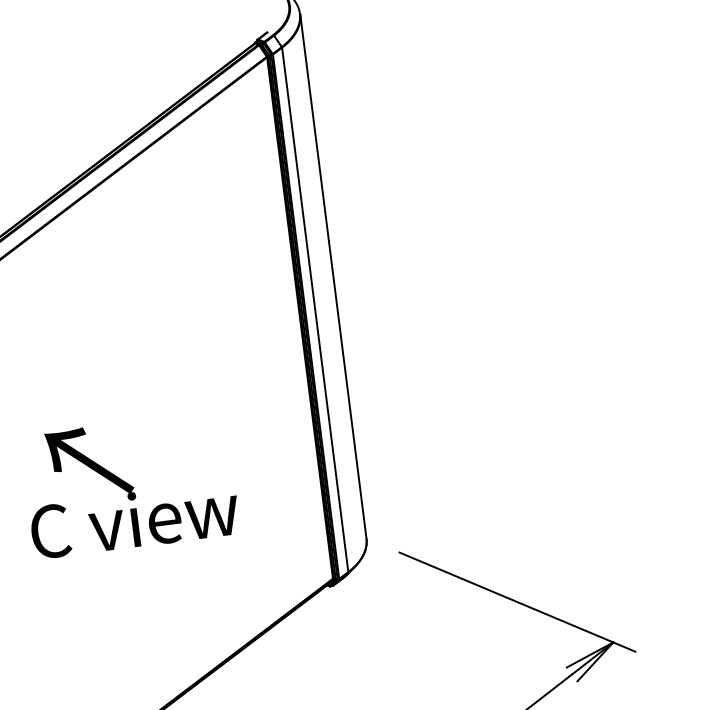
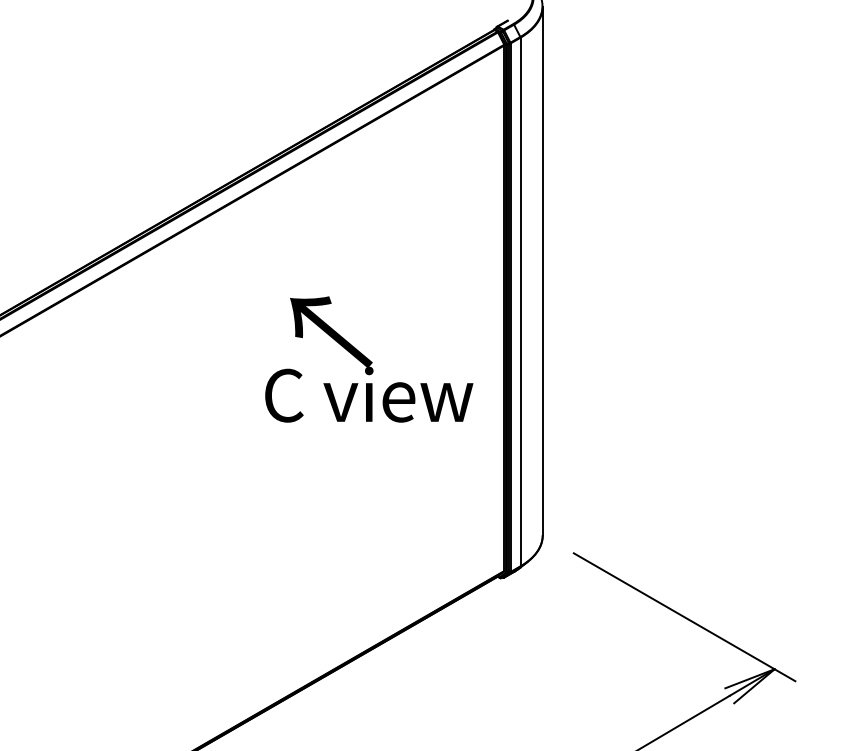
text: (130, 484) -> (369, 359), moved

